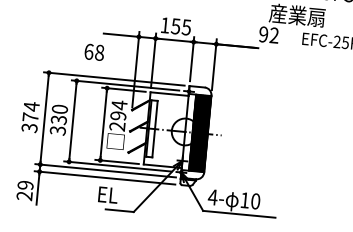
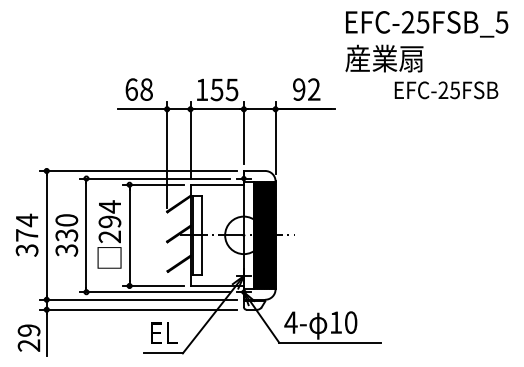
text: (268, 34) -> (306, 89), moved
text: (93, 52) -> (138, 89), moved
text: (117, 124) -> (109, 234), moved
text: (108, 194) -> (164, 332), moved

